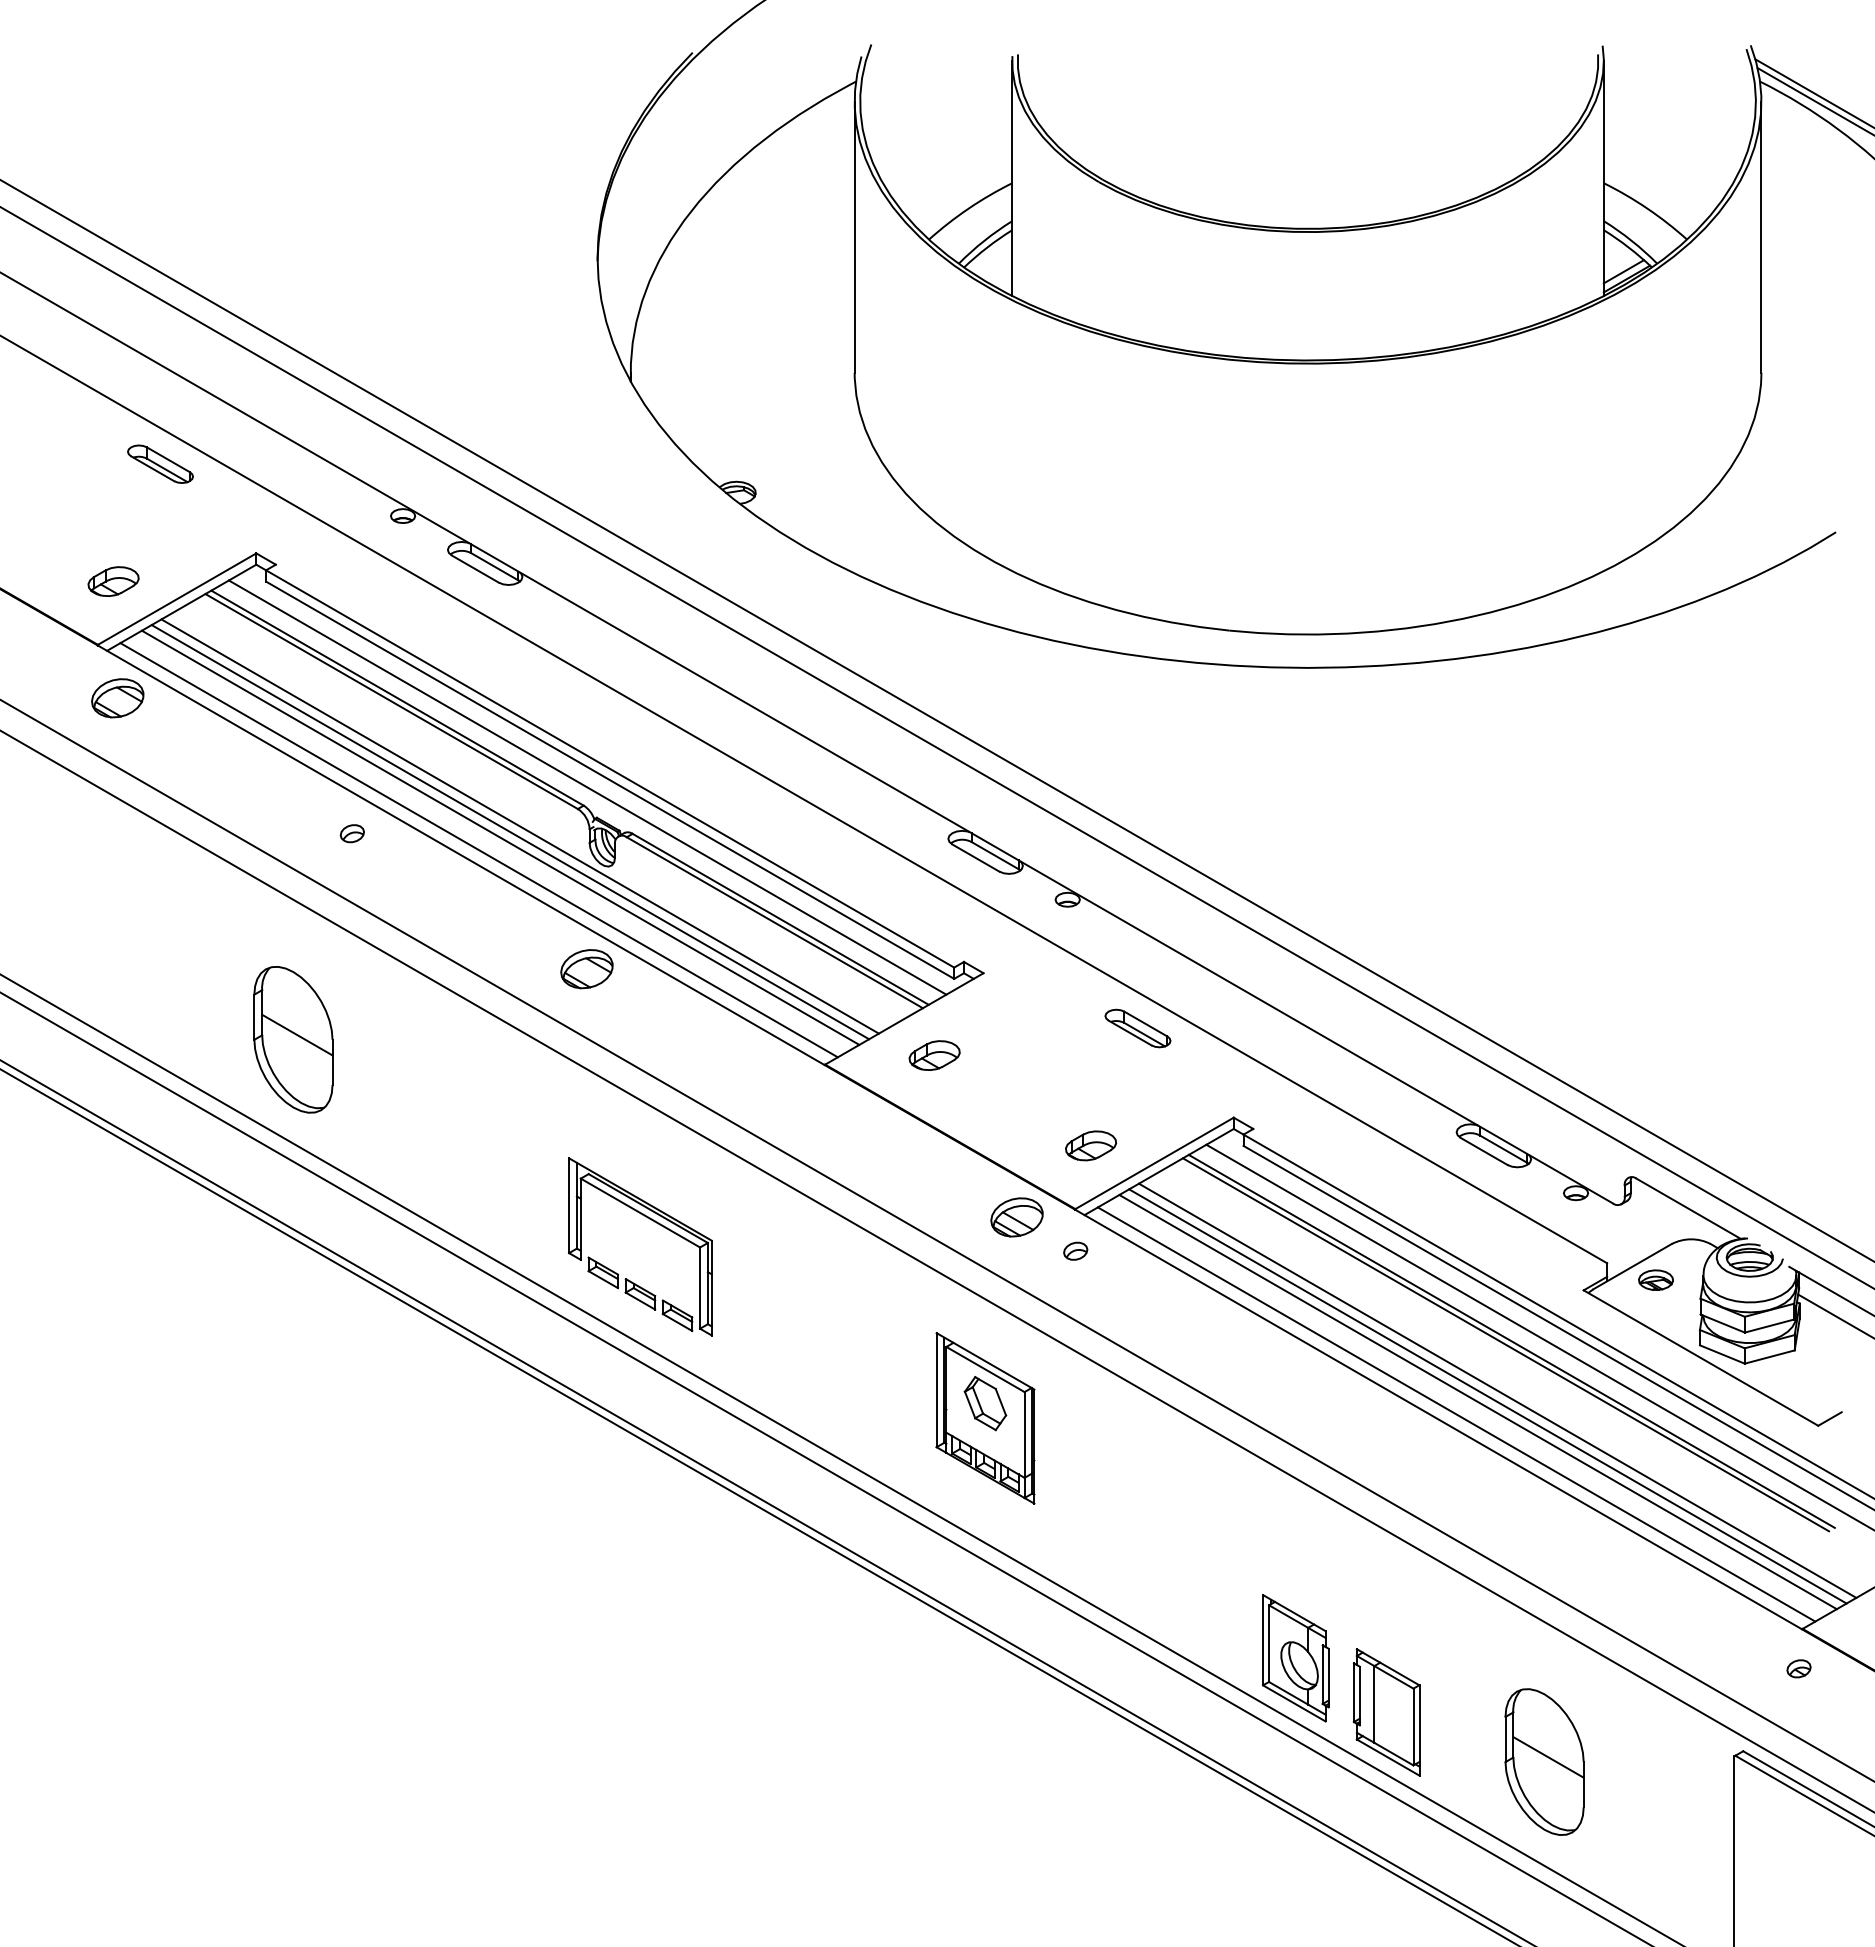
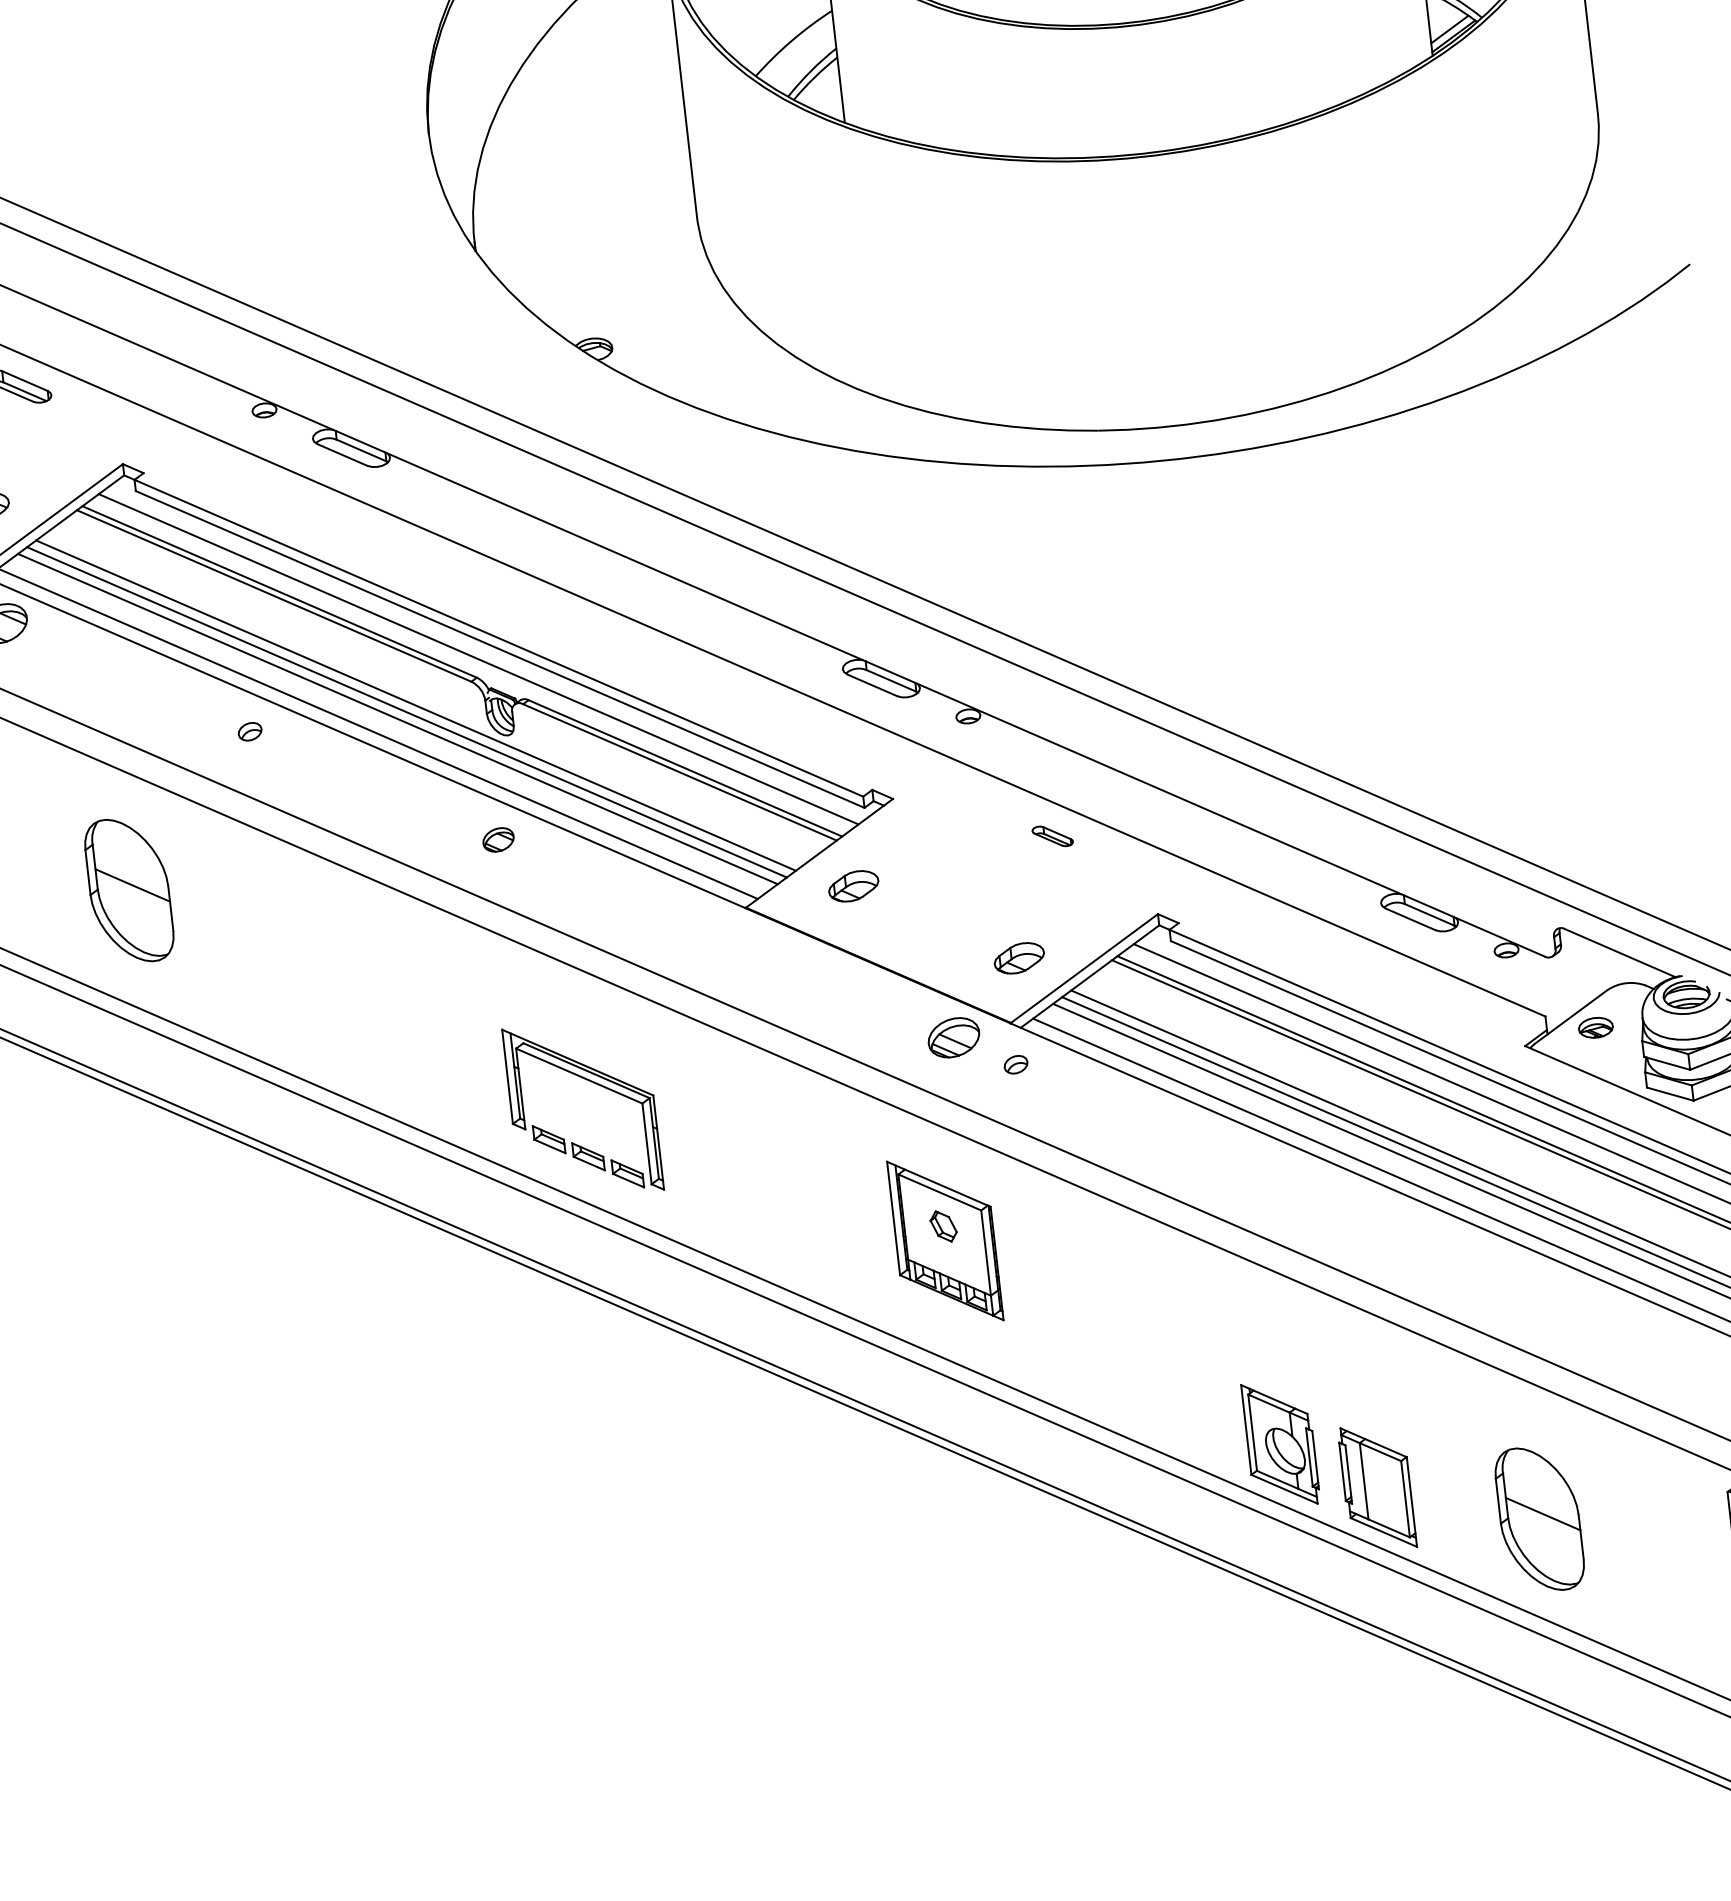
part: (586, 969) -> (498, 840), size x0.6
part: (1137, 1028) -> (1052, 836), size x0.6
part: (293, 1039) -> (129, 890), moved
part: (985, 1403) -> (943, 1226), size x0.6

